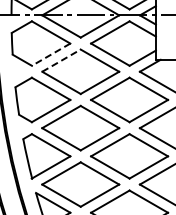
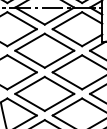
line: (50, 54) -> (21, 37), dashed -> solid
line: (61, 60) -> (30, 42), dashed -> solid

